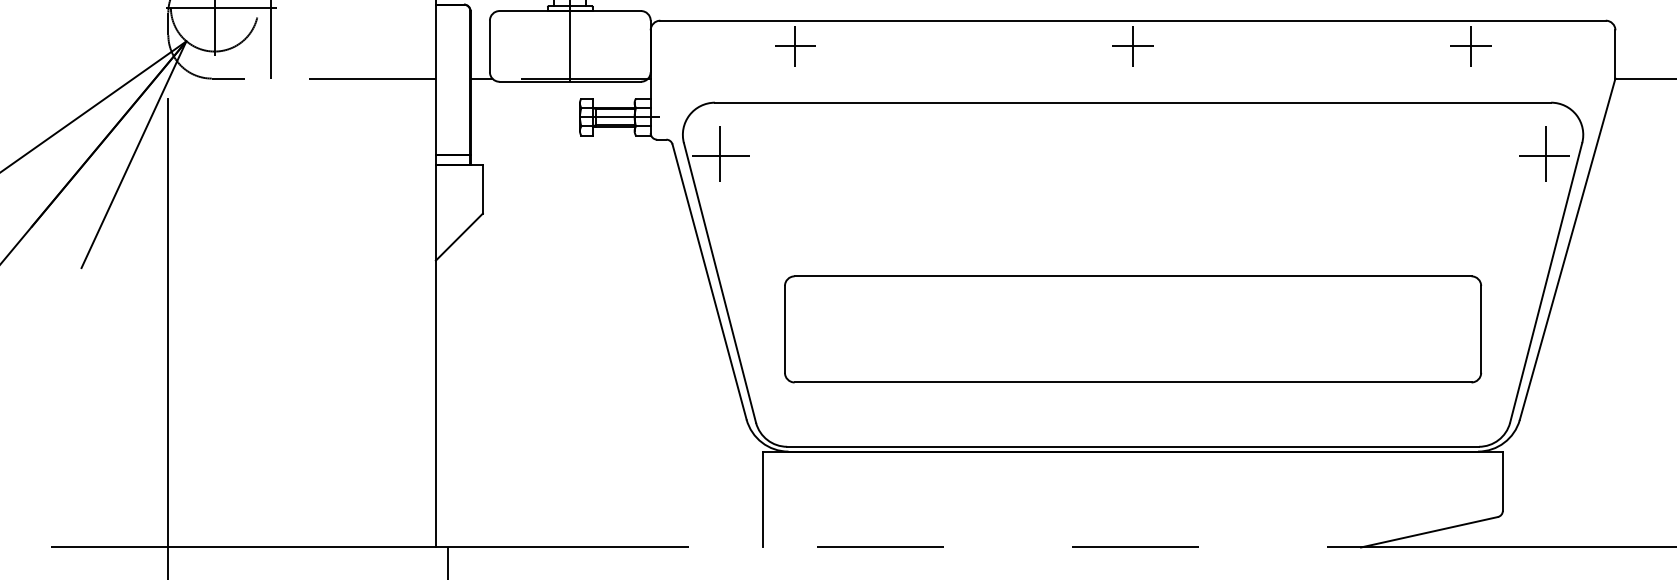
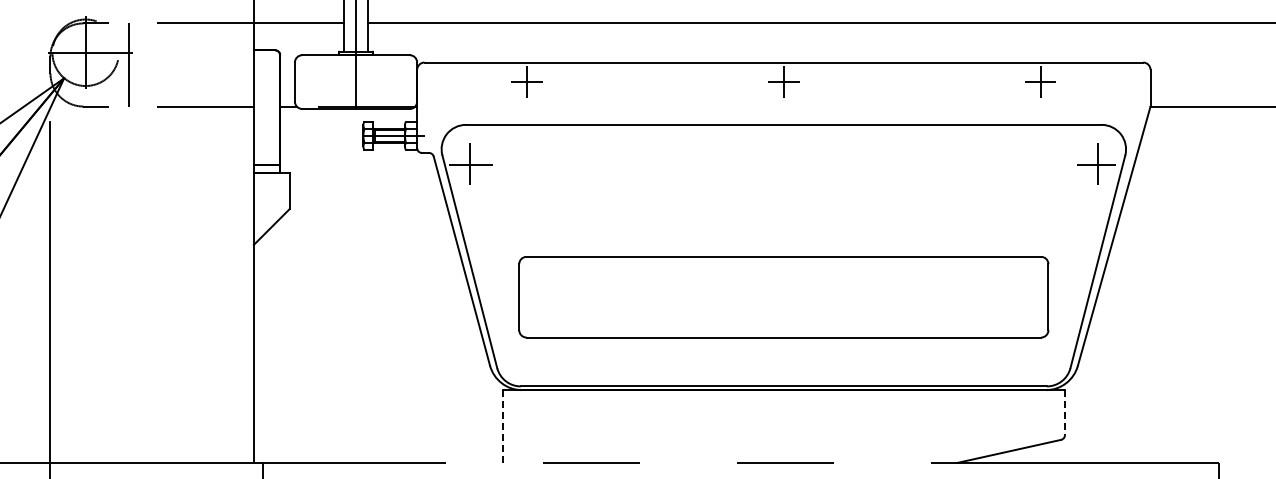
line: (1502, 482) -> (1064, 413), solid -> dashed
line: (762, 500) -> (502, 427), solid -> dashed

